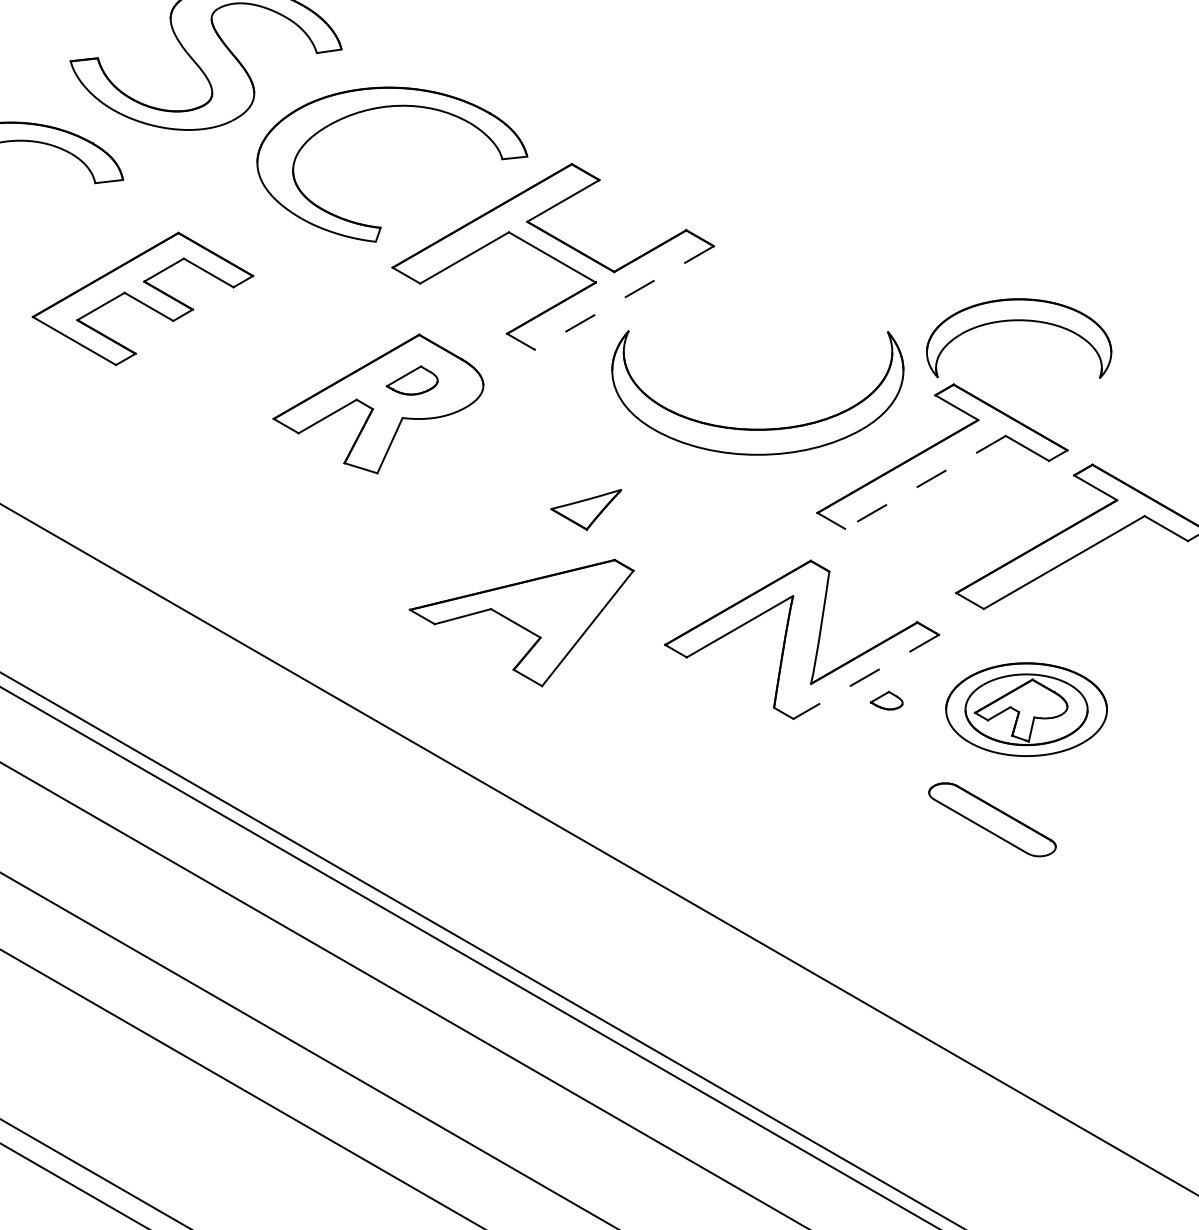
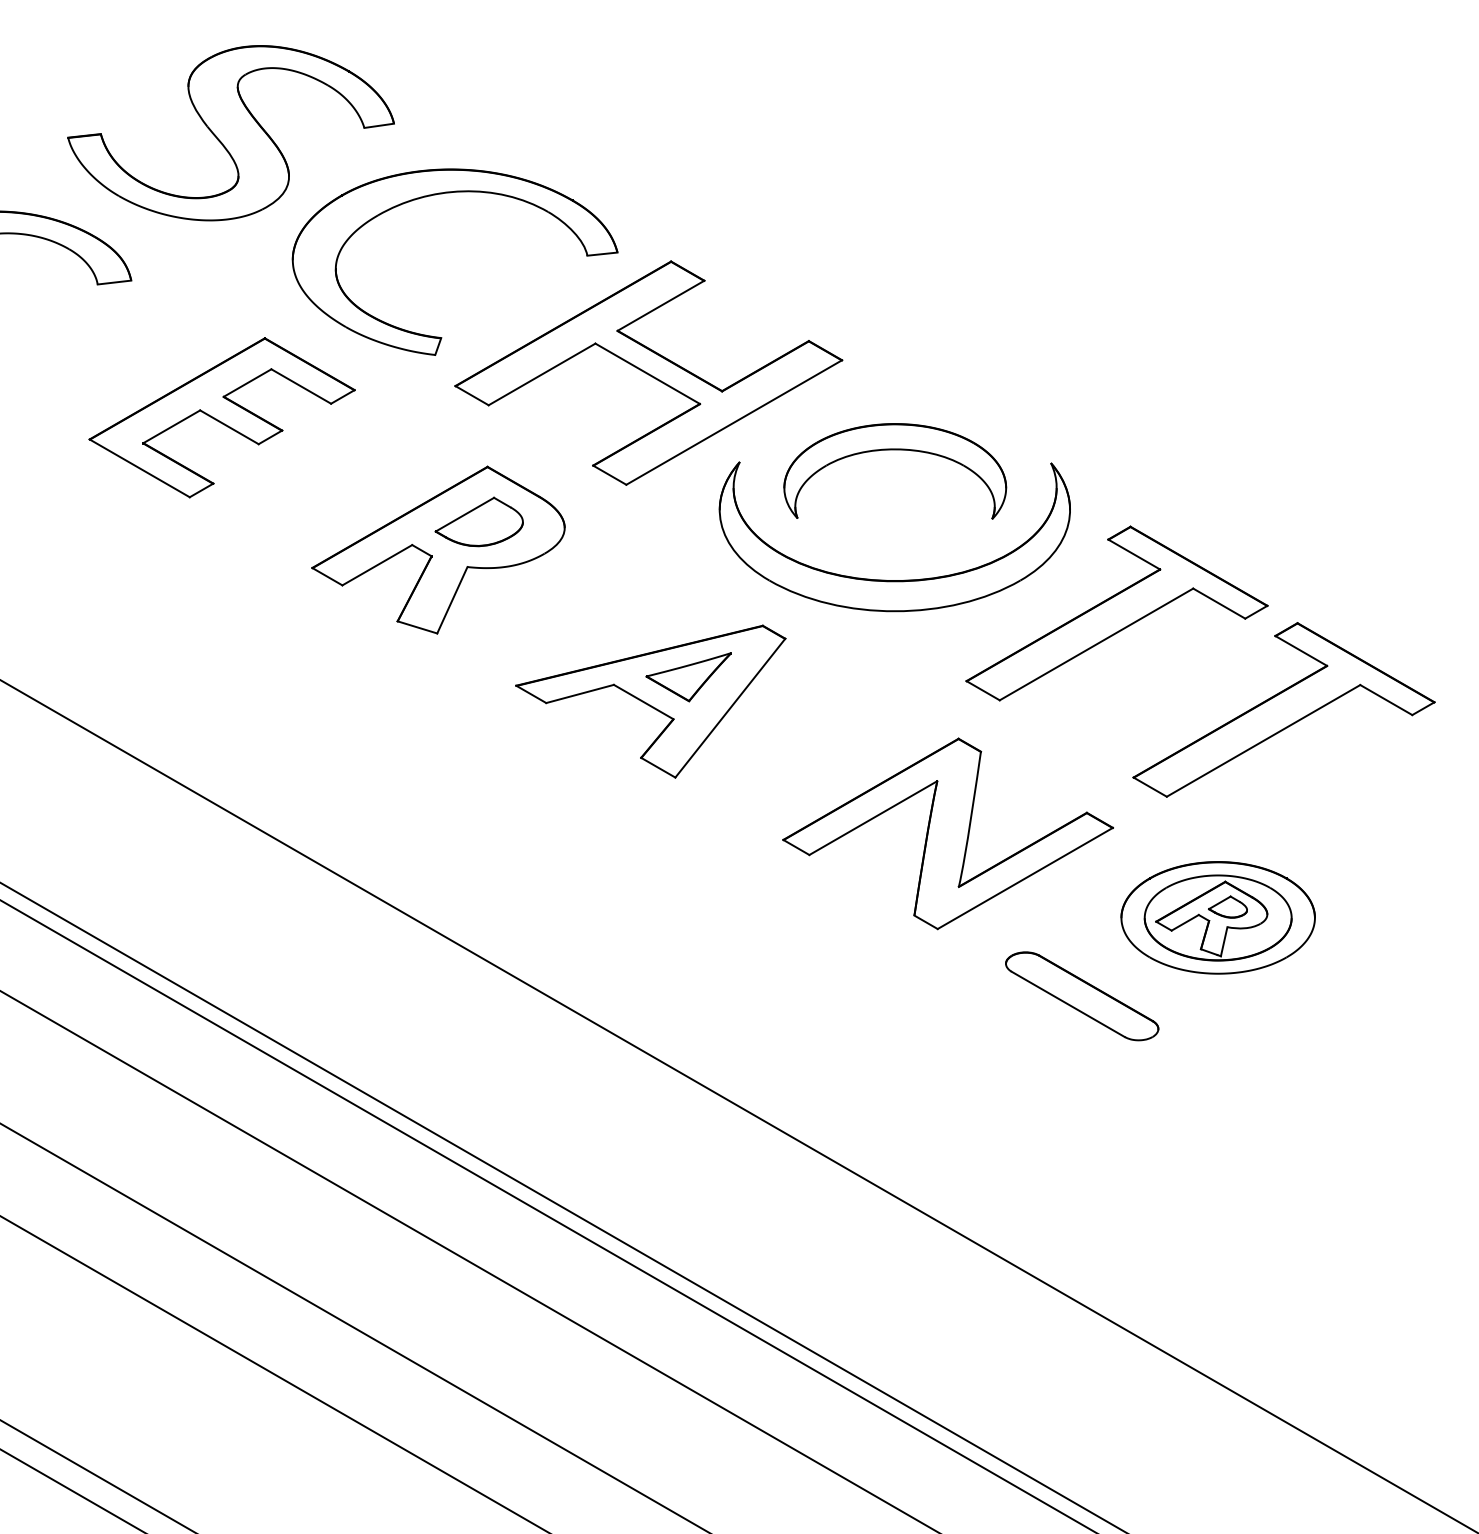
line: (624, 297) -> (734, 422), dashed -> solid
part: (142, 298) -> (221, 417), moved
part: (1019, 321) -> (895, 450), moved
part: (411, 380) -> (478, 521), size x1.43
line: (925, 482) -> (1096, 644), dashed -> solid
part: (521, 622) -> (650, 701), moved
line: (865, 676) -> (1024, 878), dashed -> solid
part: (886, 700) -> (1227, 906), moved
part: (992, 819) -> (1082, 996), moved

